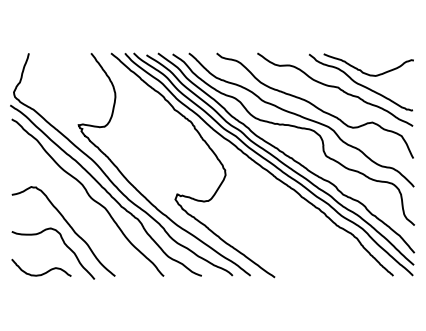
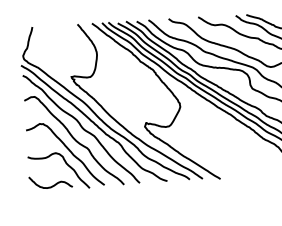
curve: (77, 212) -> (74, 140), added

